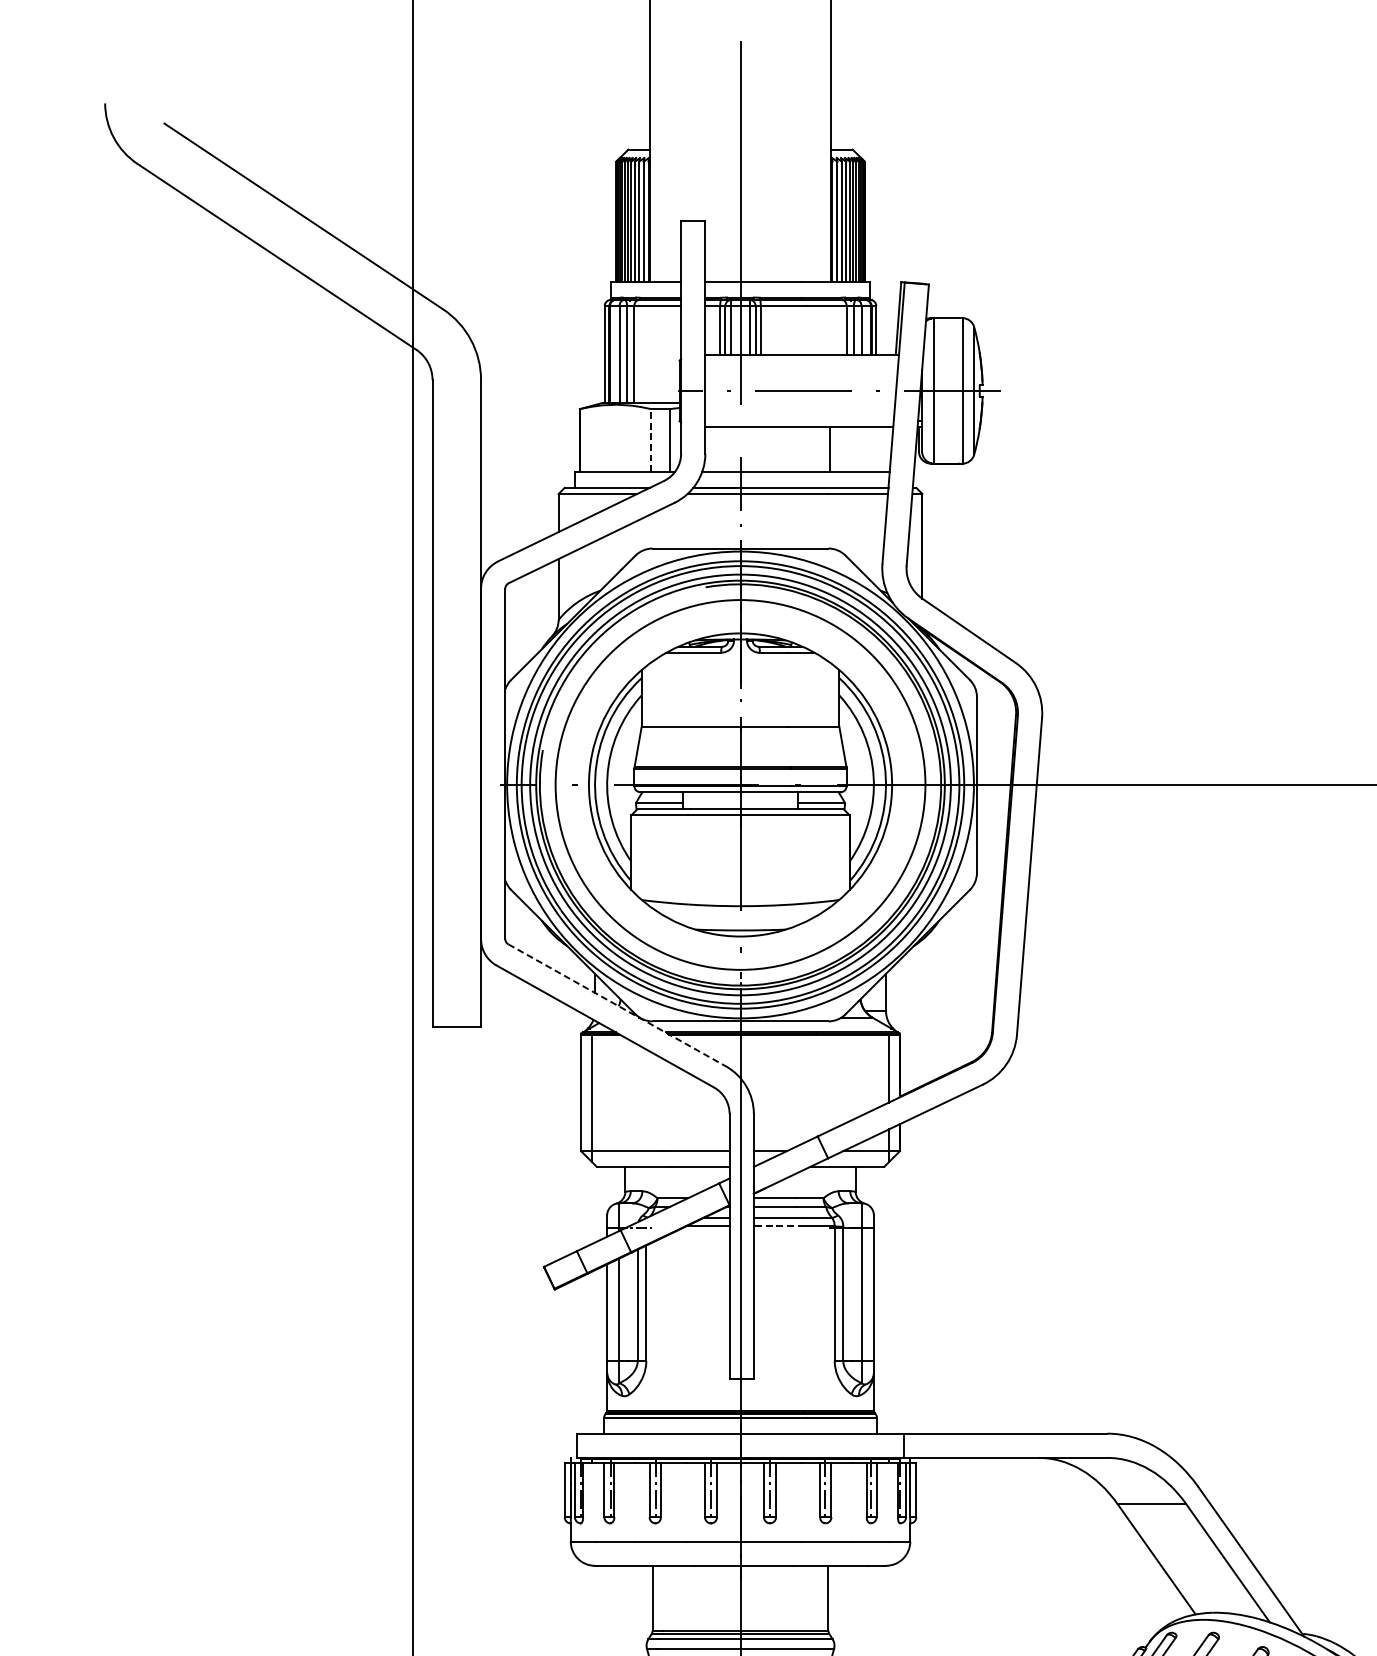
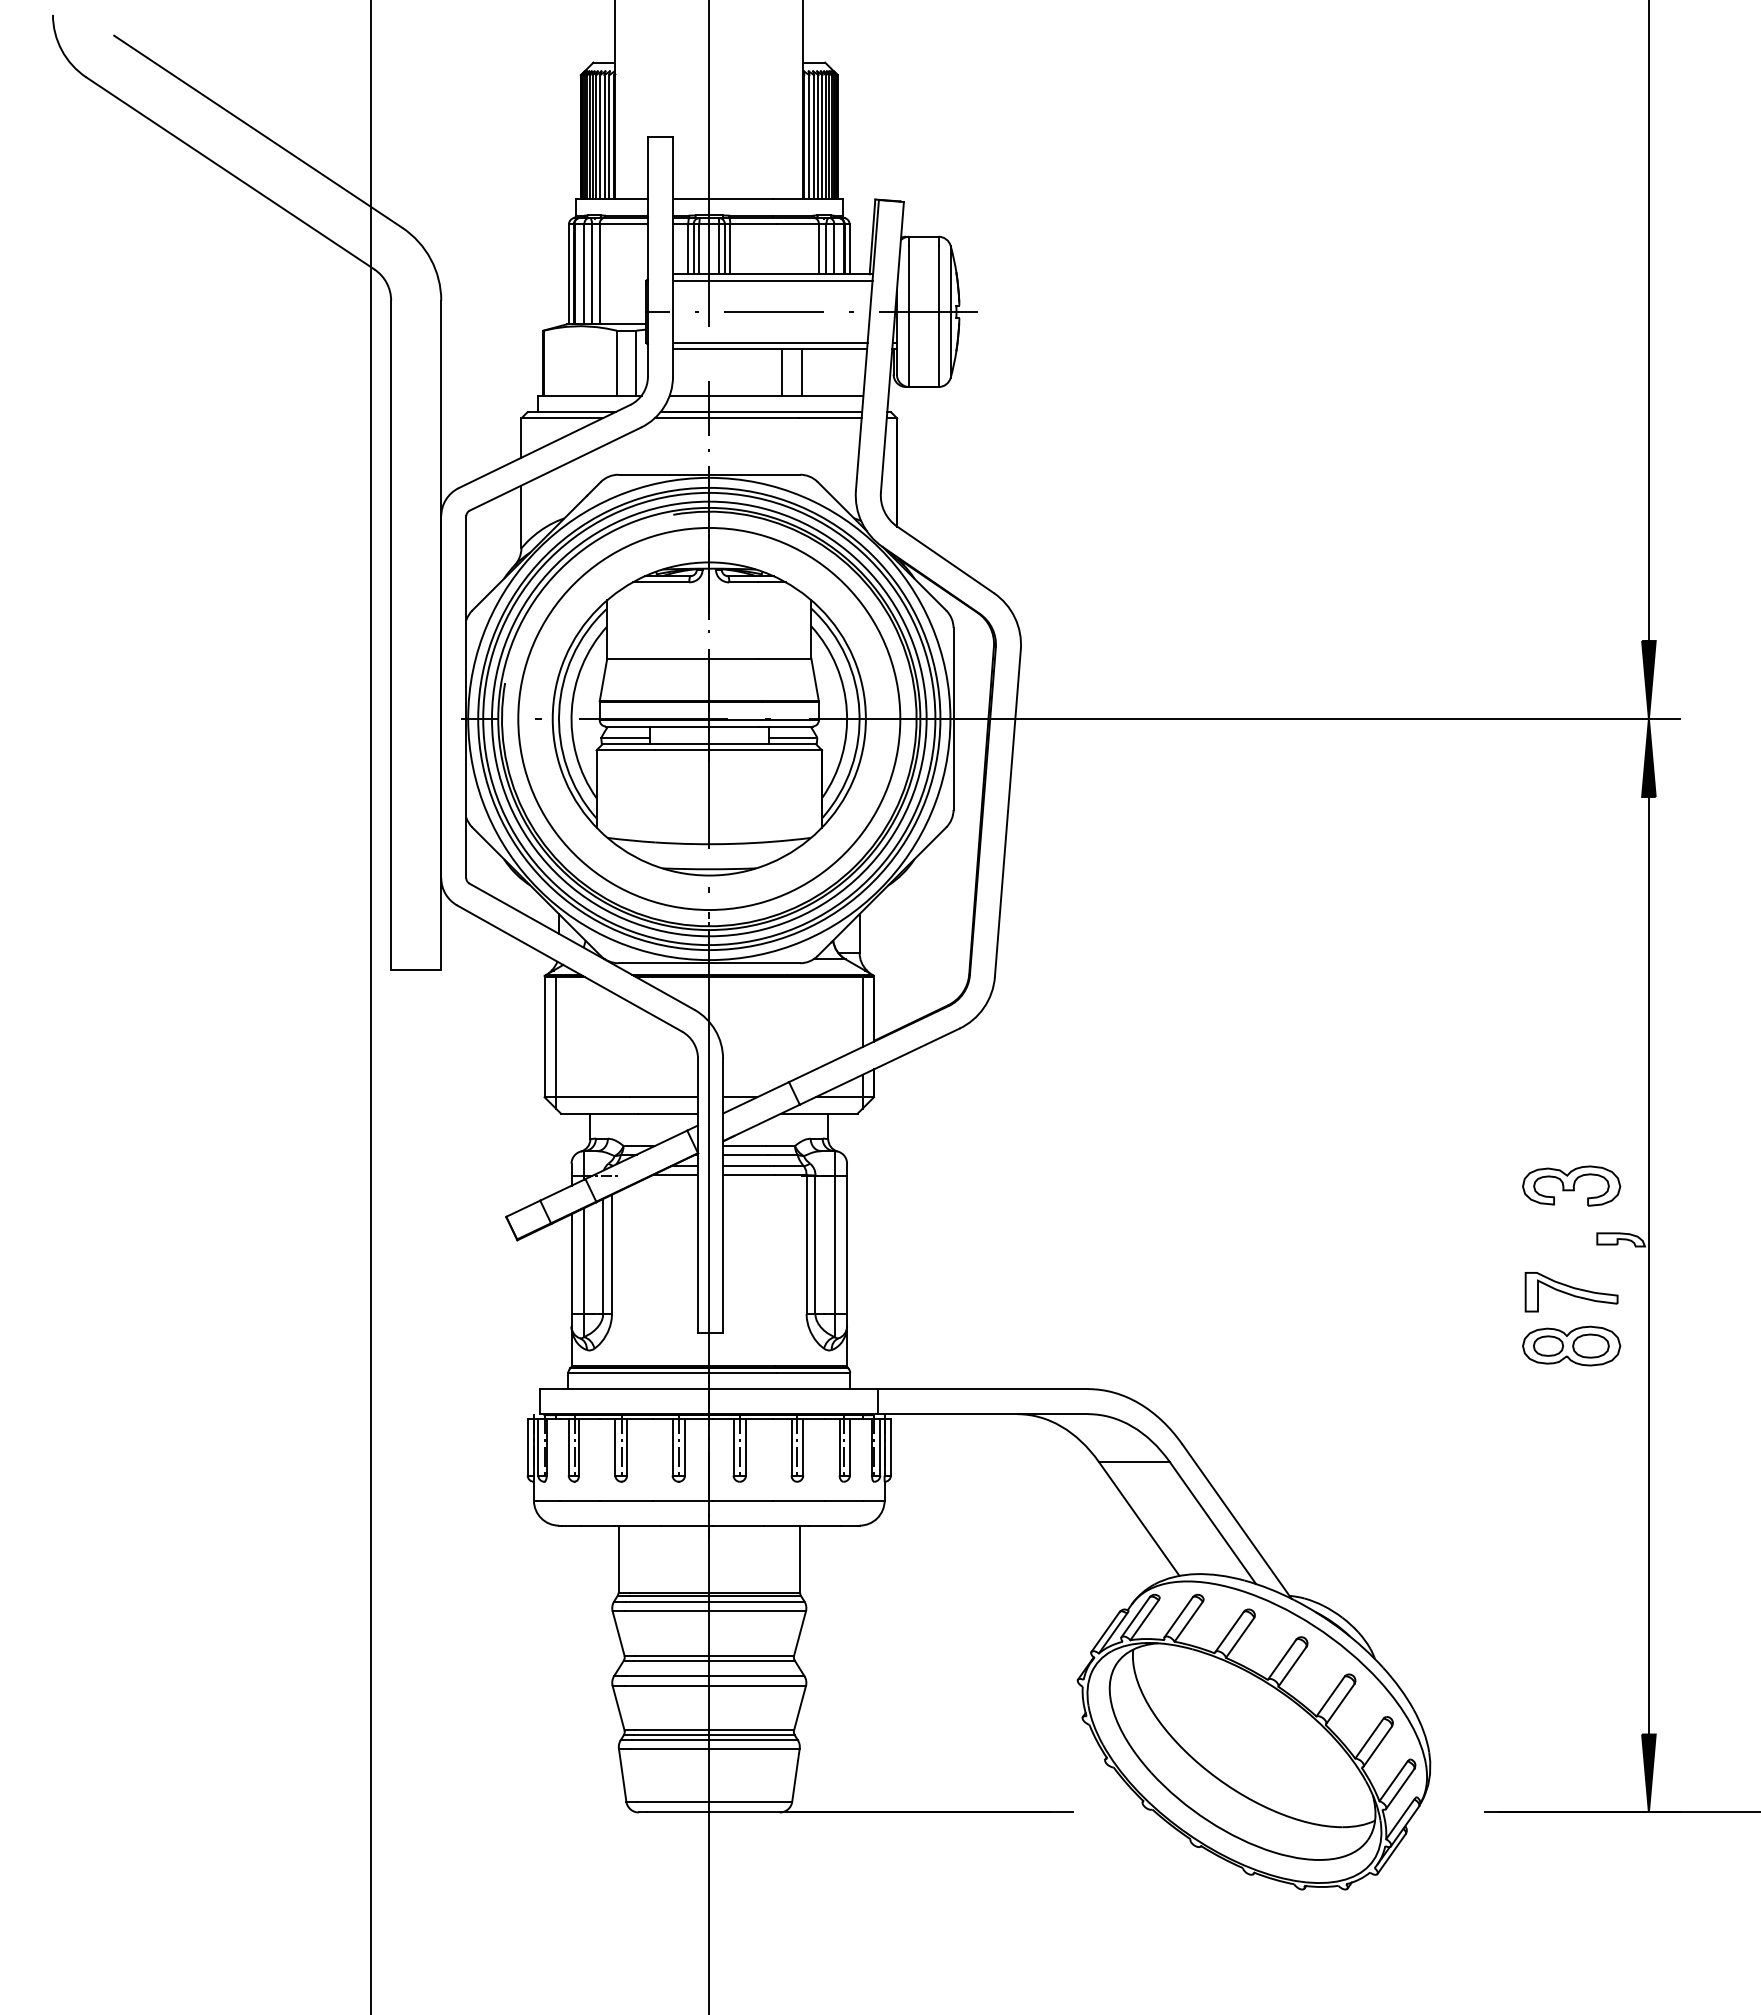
line: (801, 361) -> (772, 281), added
line: (798, 420) -> (769, 342), added
line: (650, 440) -> (616, 363), dashed -> solid
line: (811, 449) -> (782, 372), added
line: (616, 1005) -> (581, 946), dashed -> solid
line: (778, 1226) -> (748, 1175), dashed -> solid

